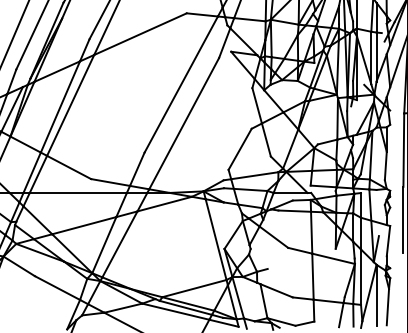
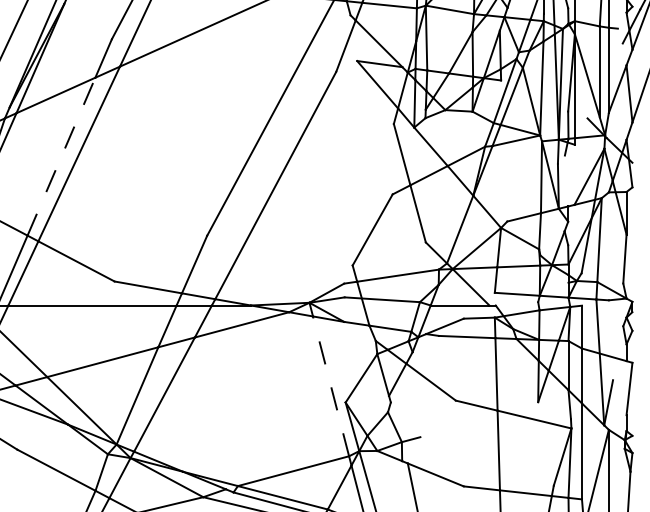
line: (60, 106) -> (61, 155), solid -> dashed
line: (216, 239) -> (331, 386), solid -> dashed

